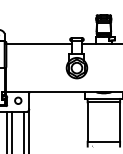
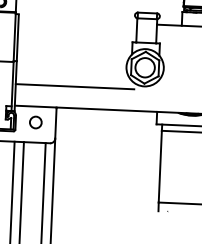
line: (38, 44) -> (74, 87), moved

